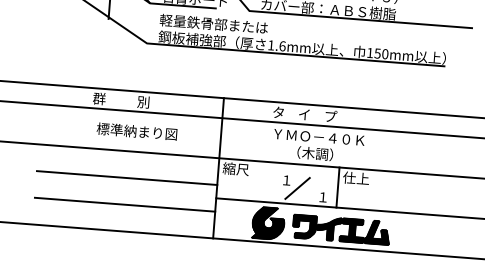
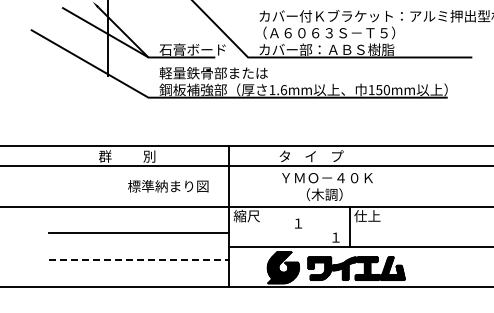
text: (137, 131) -> (168, 186), moved
line: (297, 188) -> (309, 230), removed
line: (125, 205) -> (139, 260), solid -> dashed

